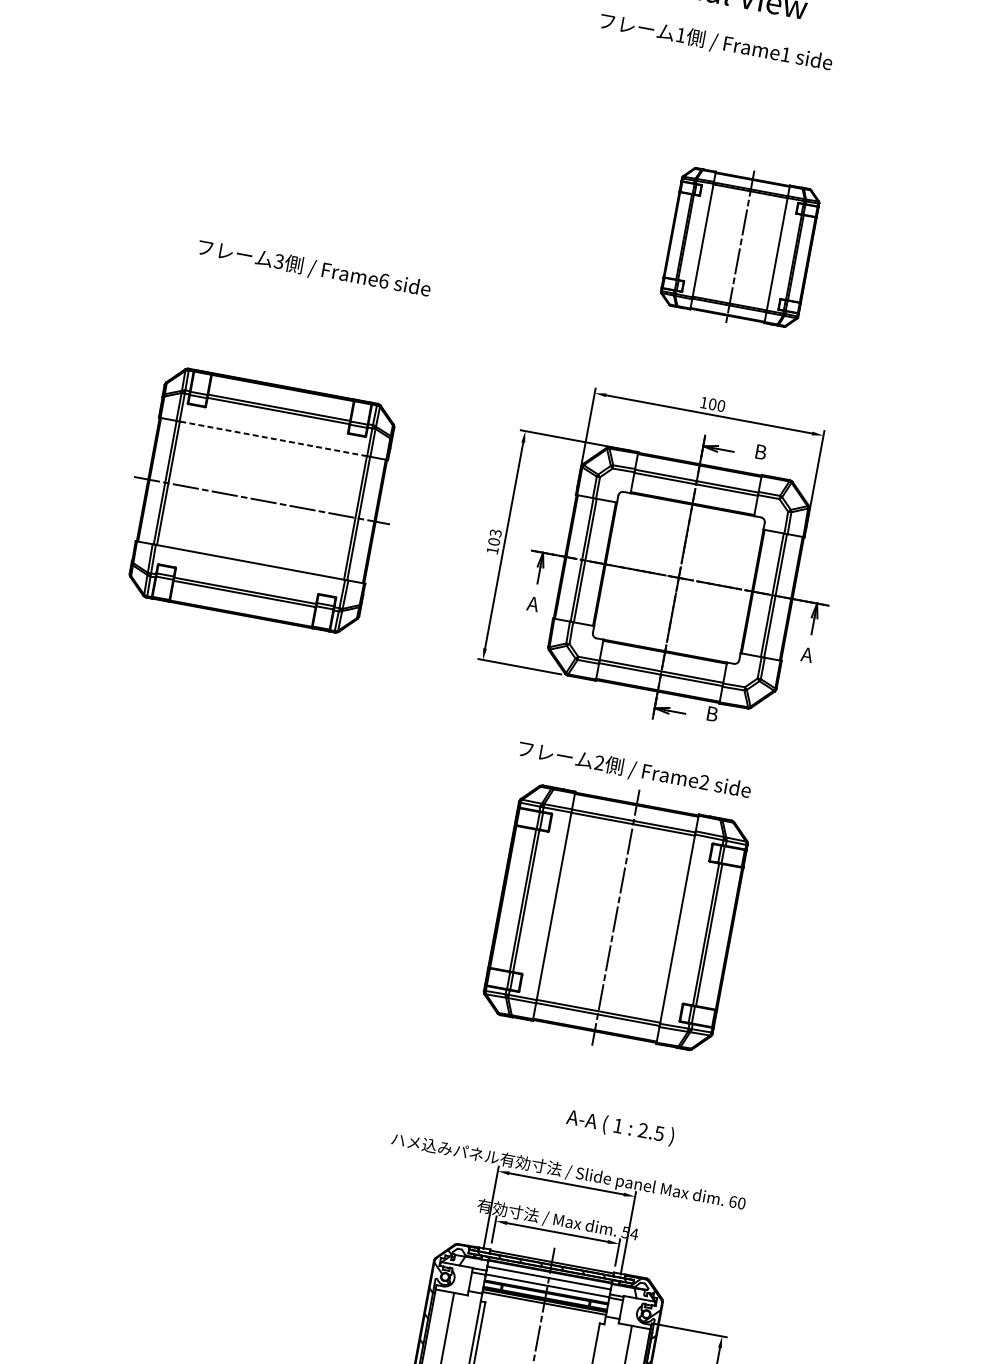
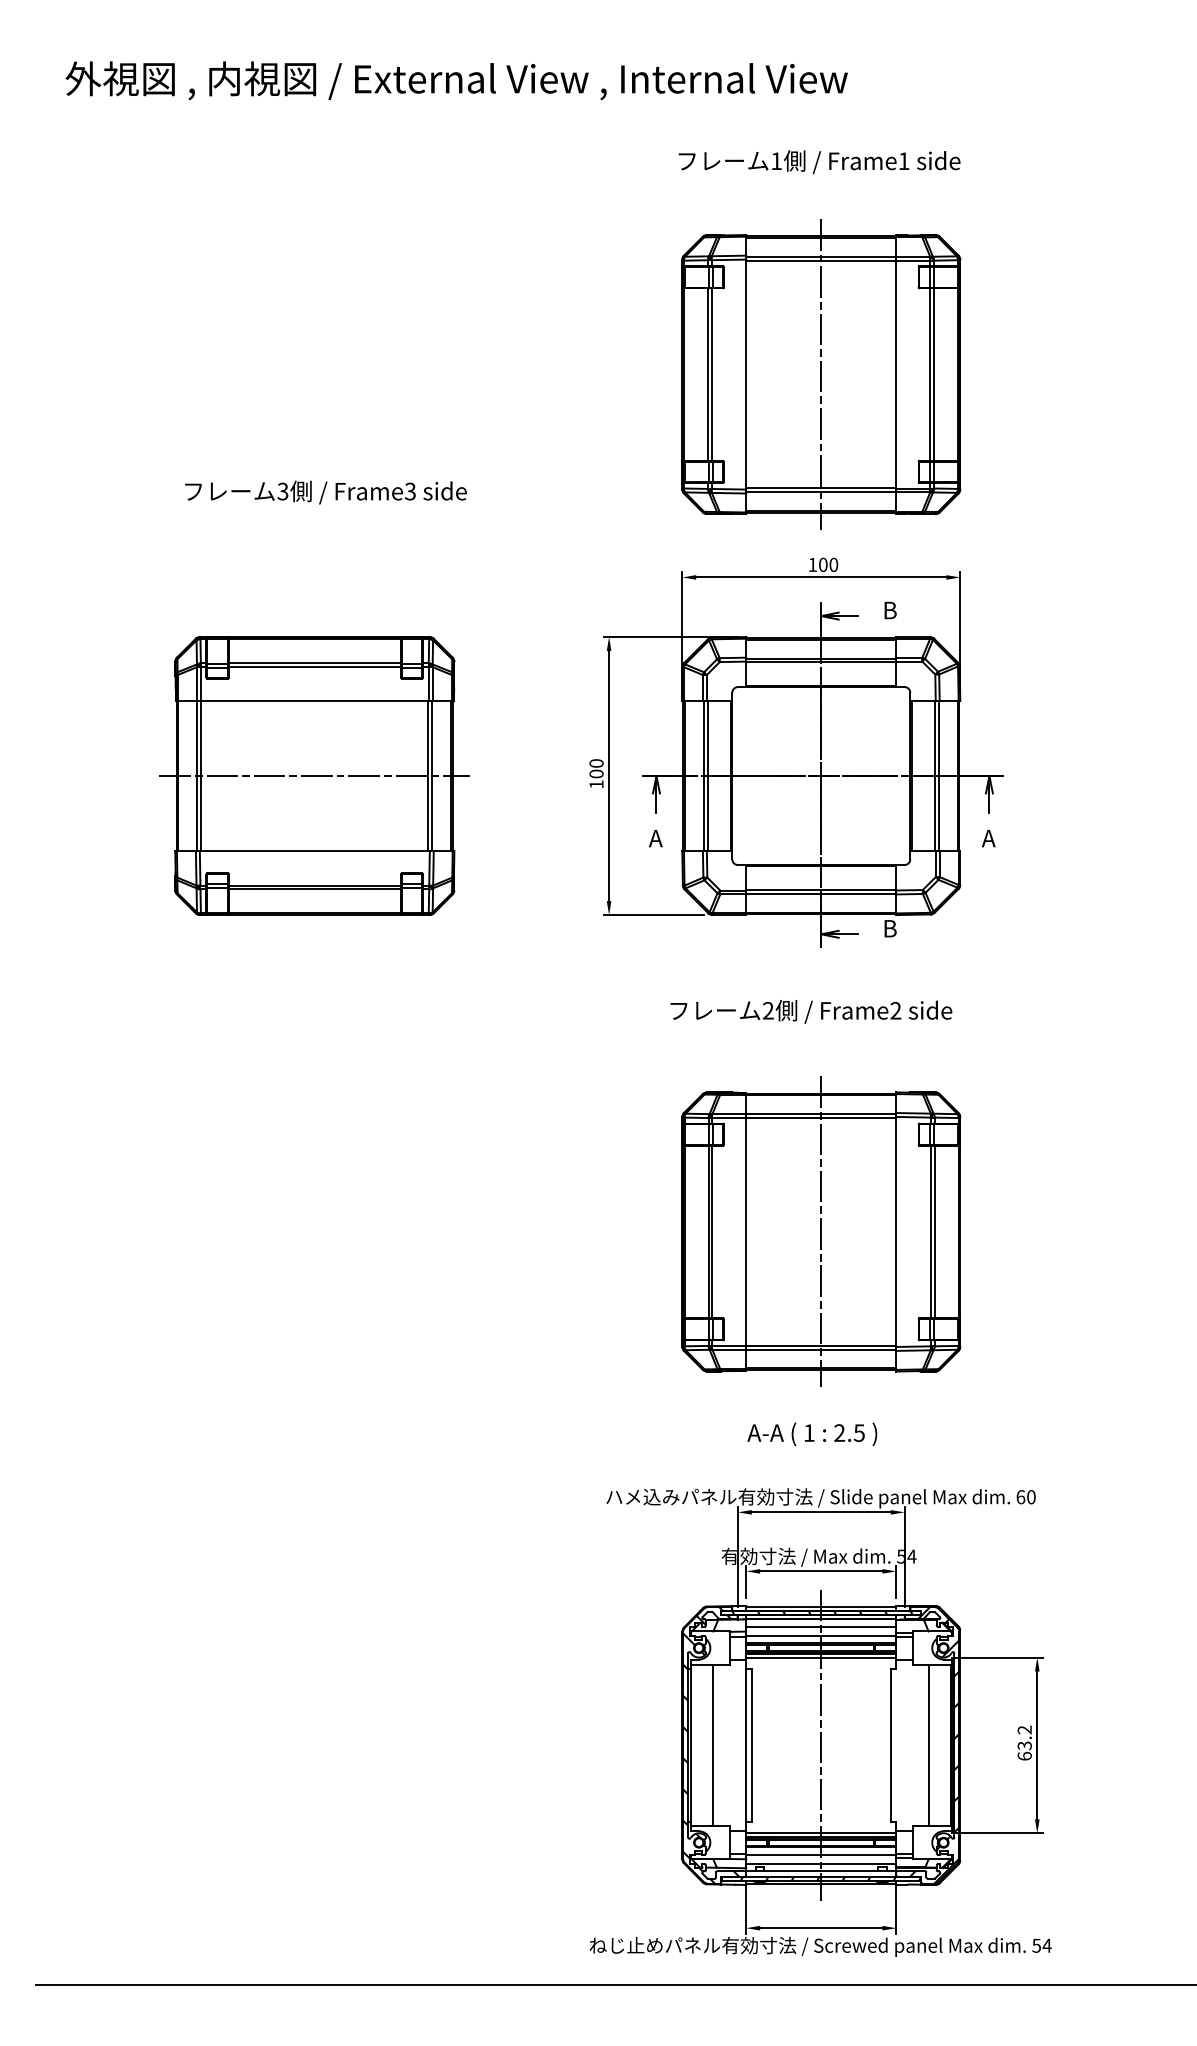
text: (716, 42) -> (819, 162), moved
part: (740, 247) -> (821, 374), size x1.67
text: (383, 280) -> (409, 491), Frame6 -> Frame3
line: (273, 439) -> (314, 701), dashed -> solid
text: (495, 533) -> (596, 763), 103 -> 100
part: (616, 917) -> (821, 1231), moved
text: (620, 1127) -> (812, 1434), moved

